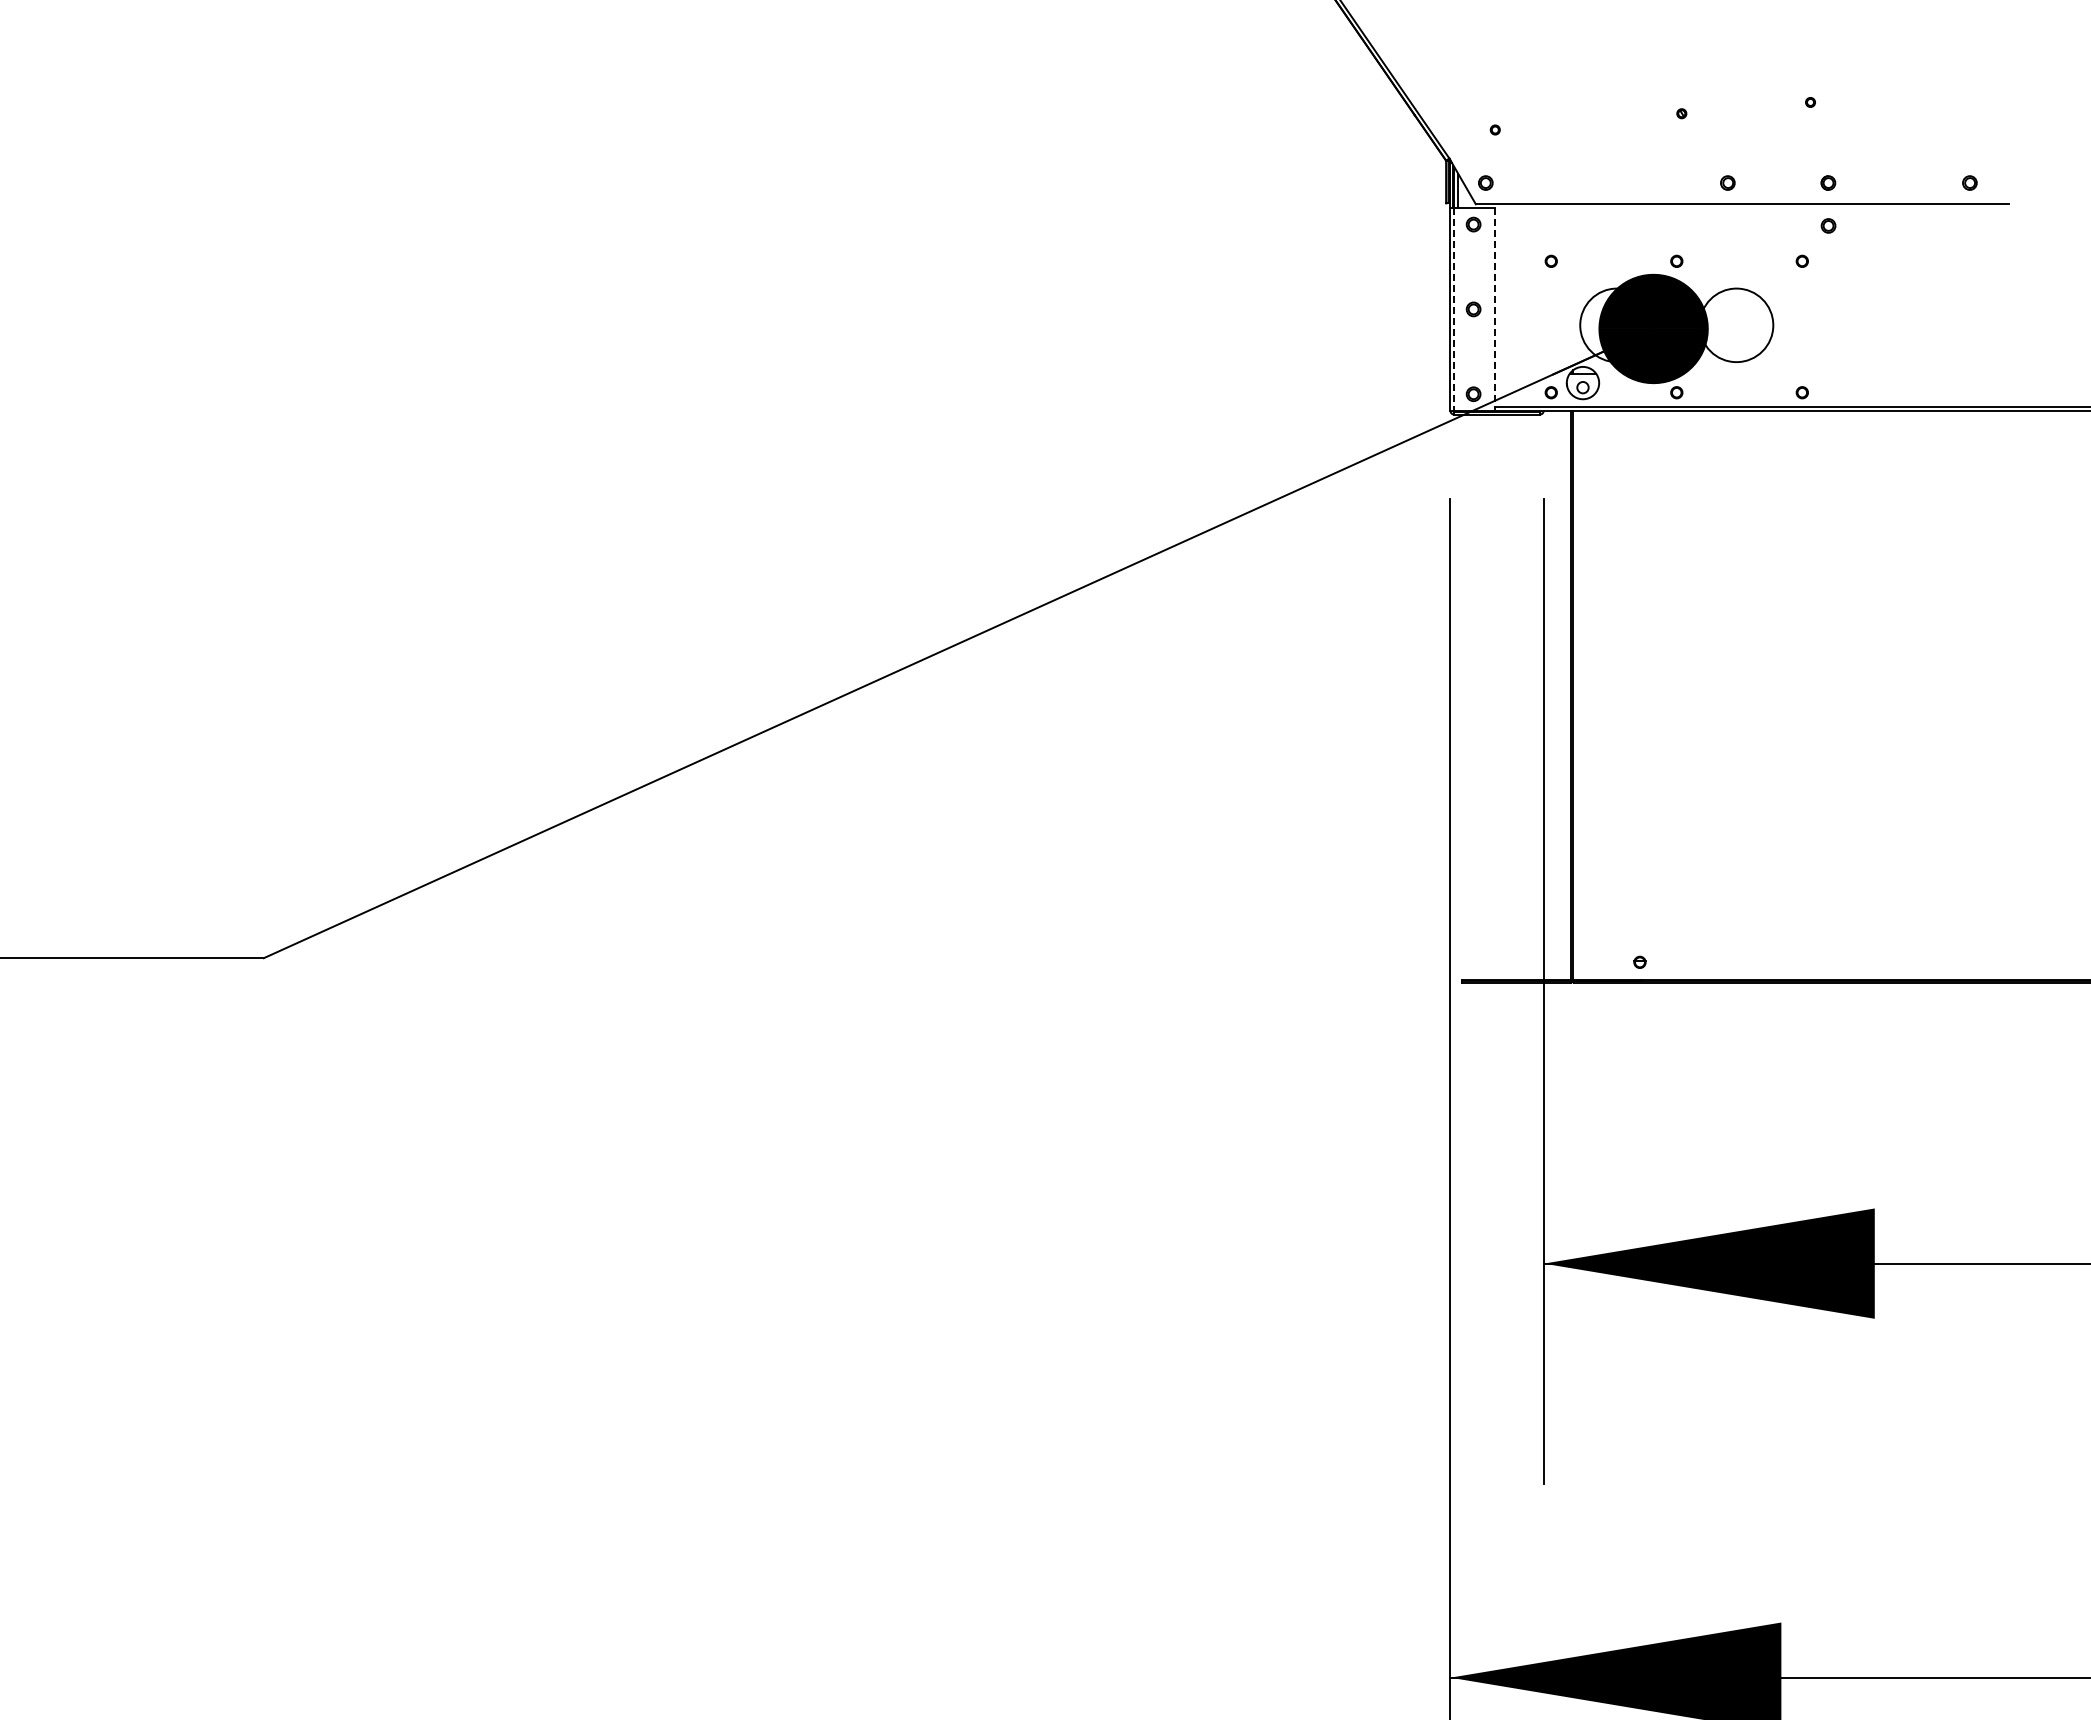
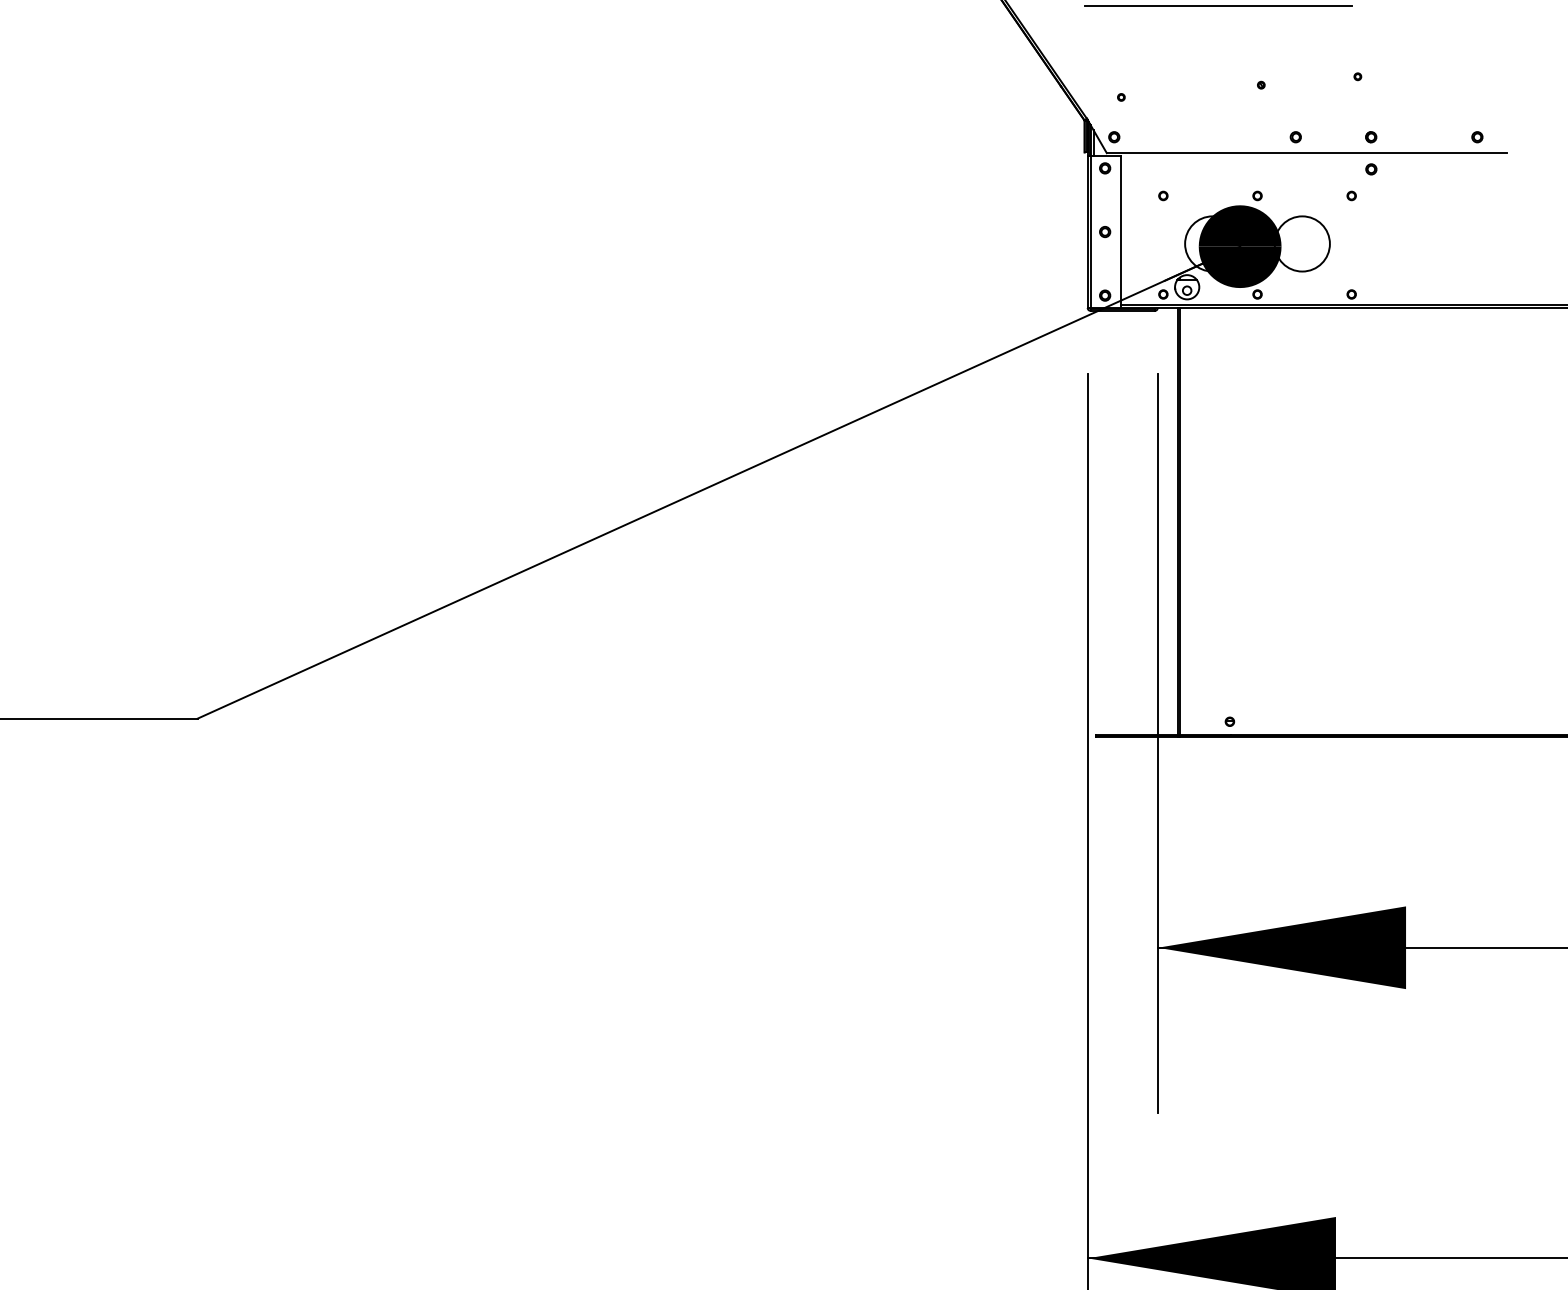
line: (1624, 8) -> (1218, 6), added
line: (1454, 309) -> (1090, 232), dashed -> solid
line: (1495, 309) -> (1121, 232), dashed -> solid

